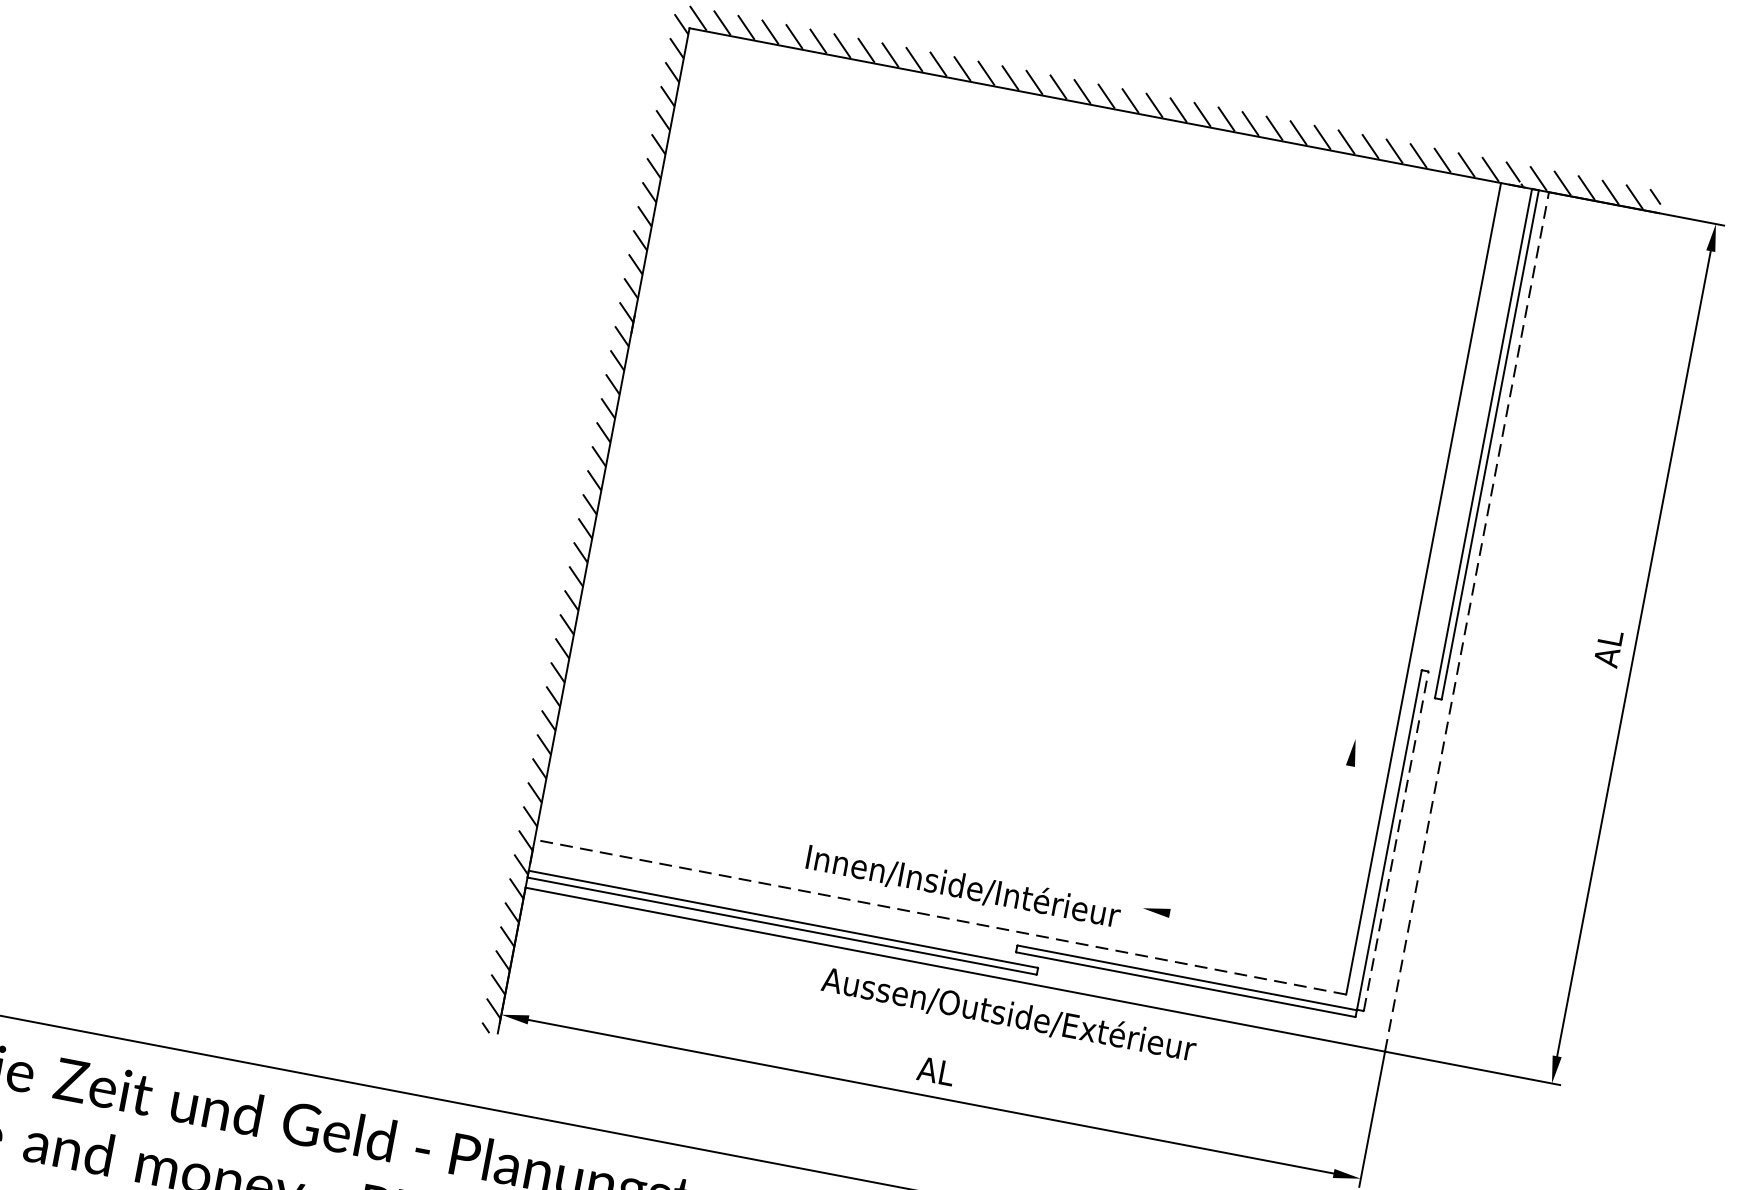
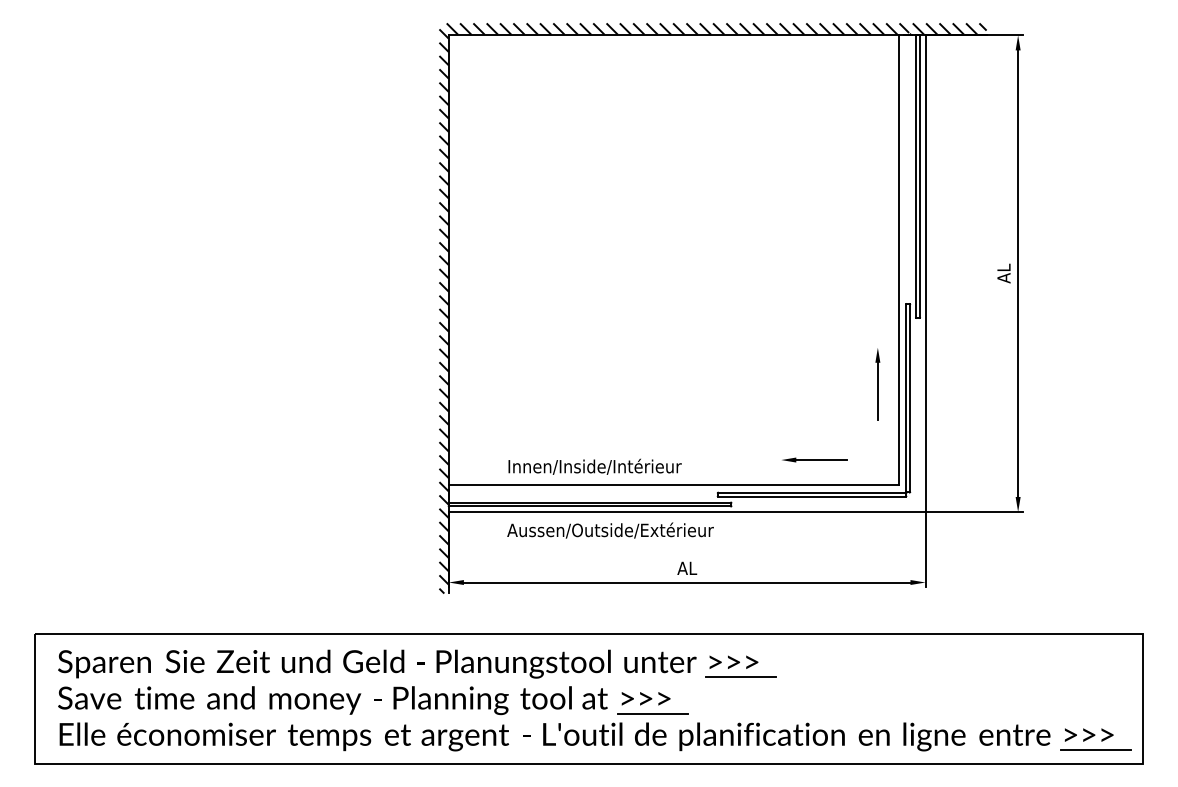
line: (1467, 621) -> (925, 273), dashed -> solid
line: (1339, 817) -> (877, 391), added
line: (1396, 841) -> (910, 398), dashed -> solid
text: (962, 885) -> (594, 466), moved
line: (939, 917) -> (673, 485), dashed -> solid
line: (1215, 922) -> (821, 460), added
text: (1009, 1014) -> (610, 530), moved

